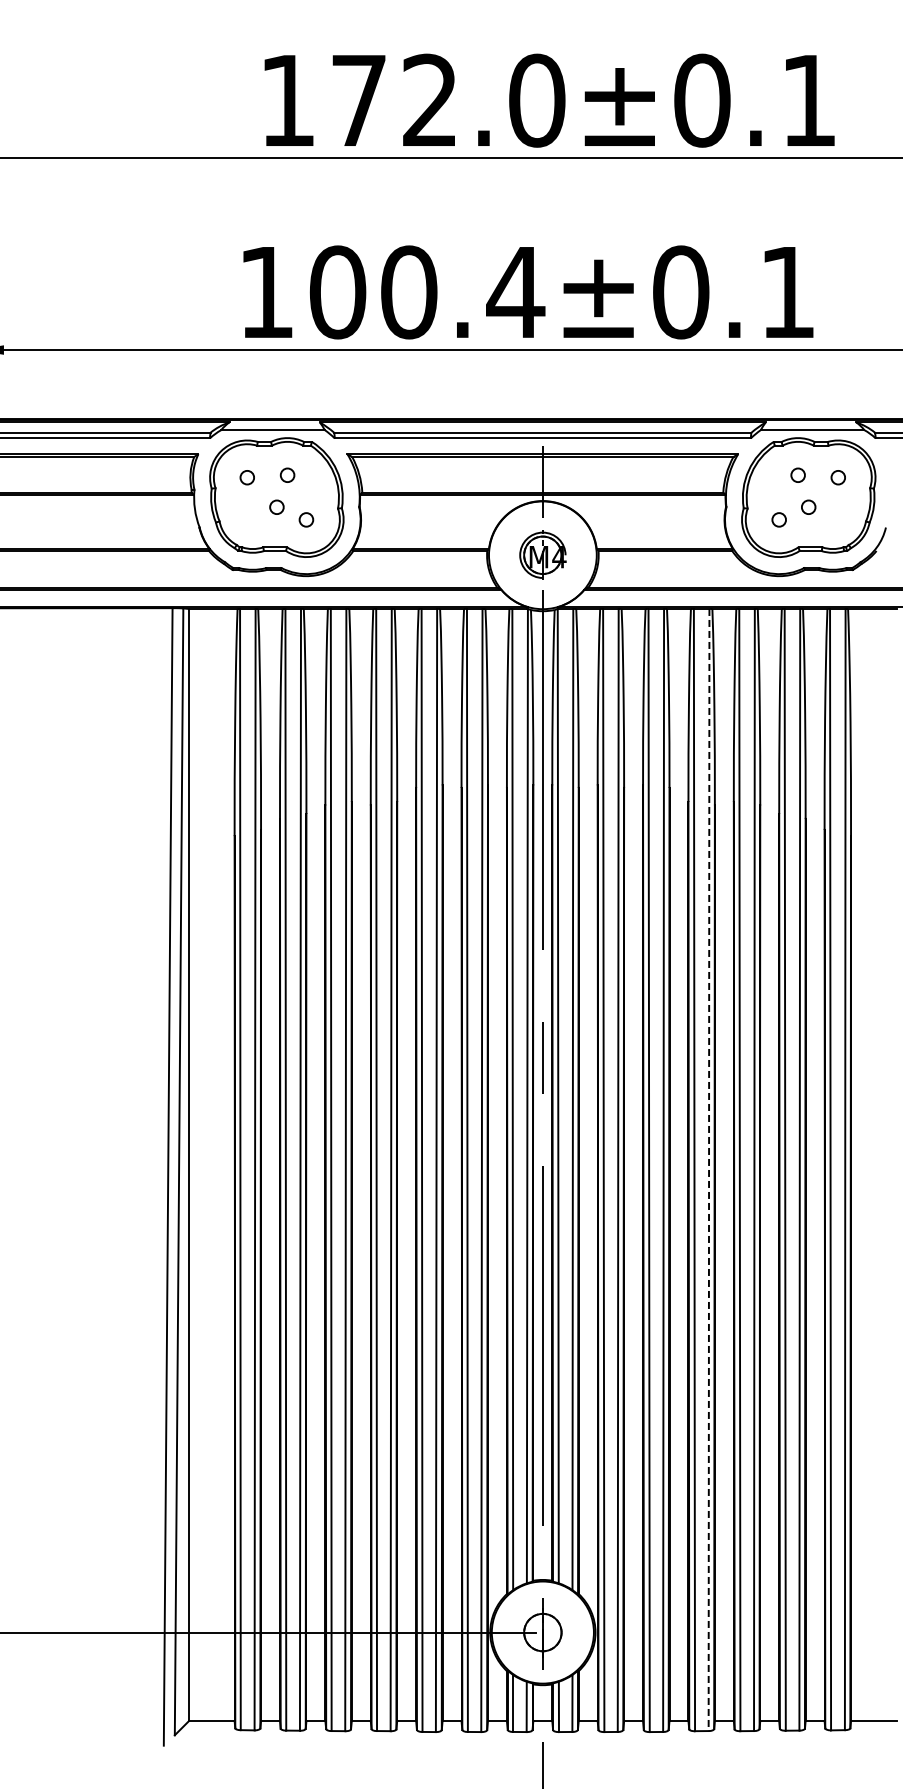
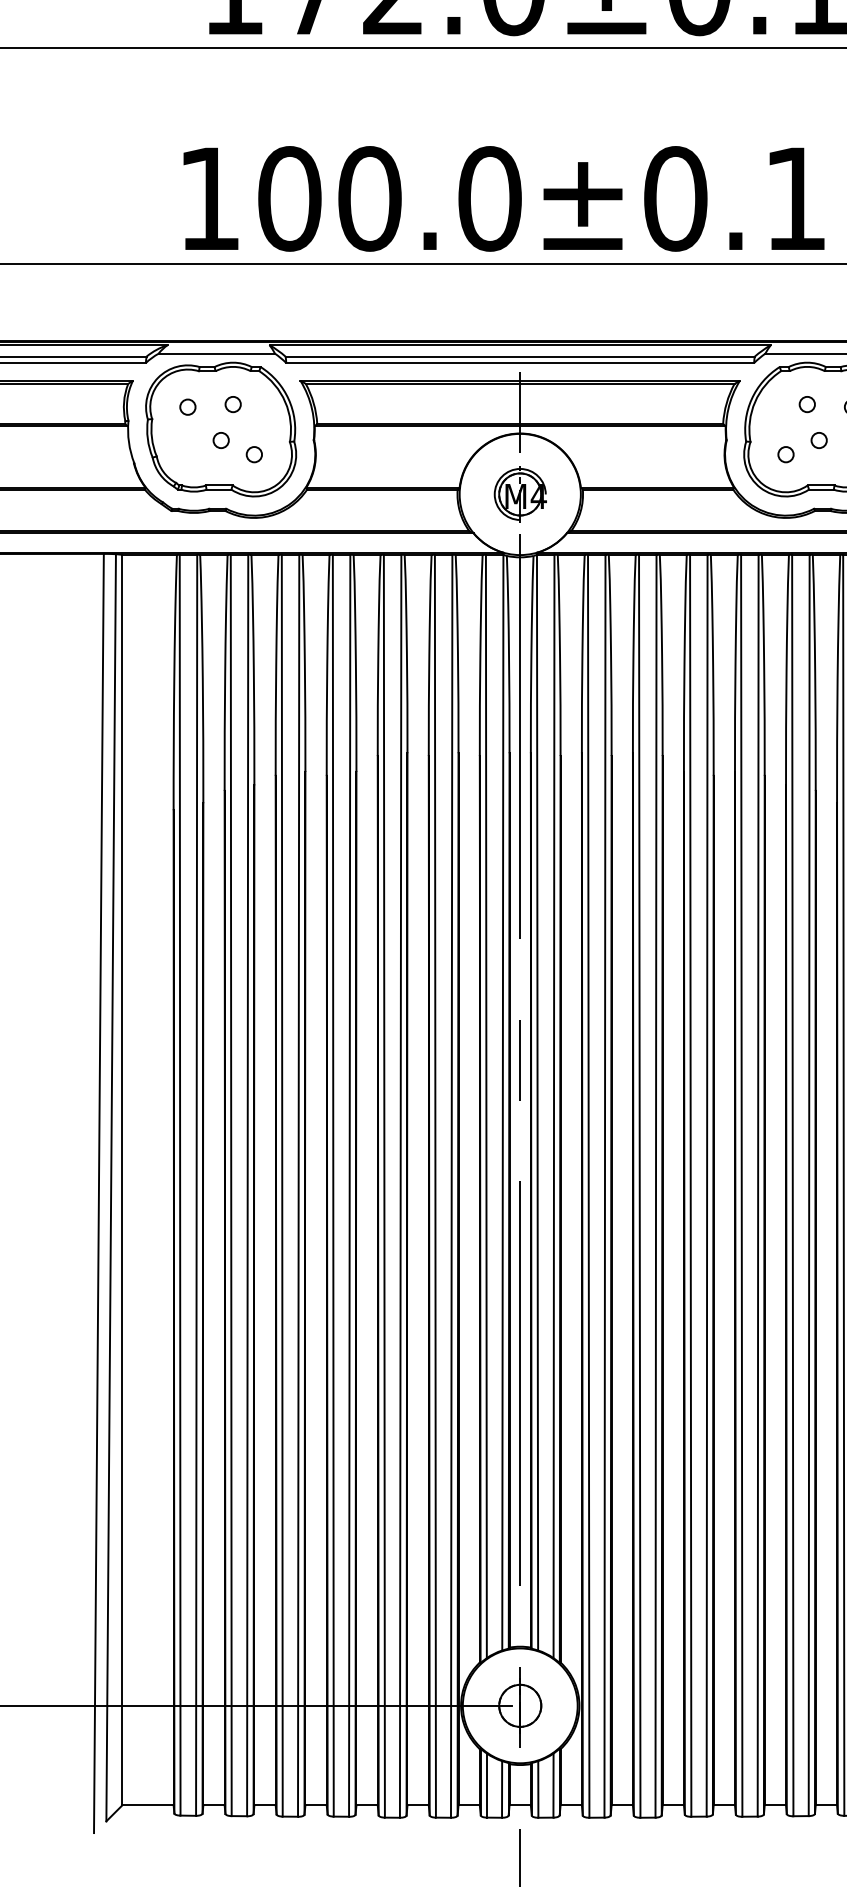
text: (515, 292) -> (489, 198), 100.4±0.1 -> 100.0±0.1
line: (709, 1170) -> (707, 1186), dashed -> solid

